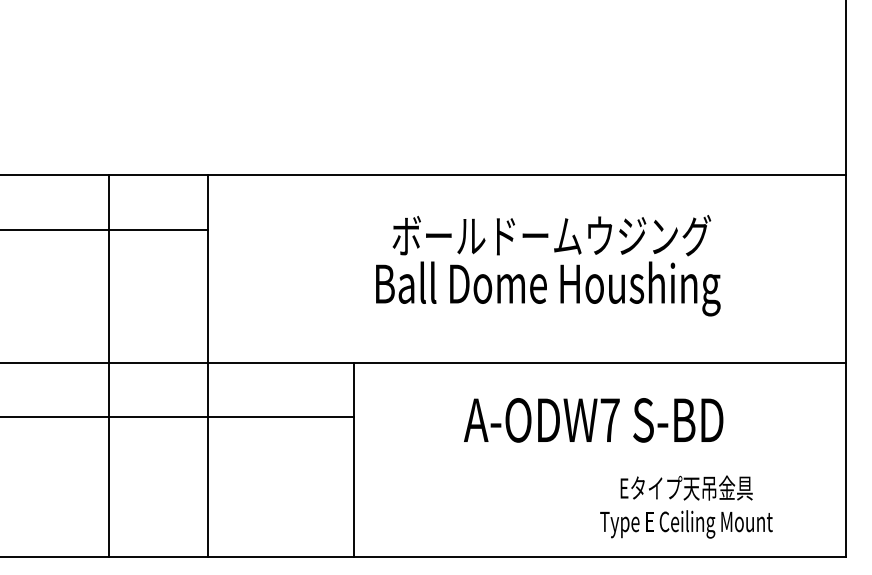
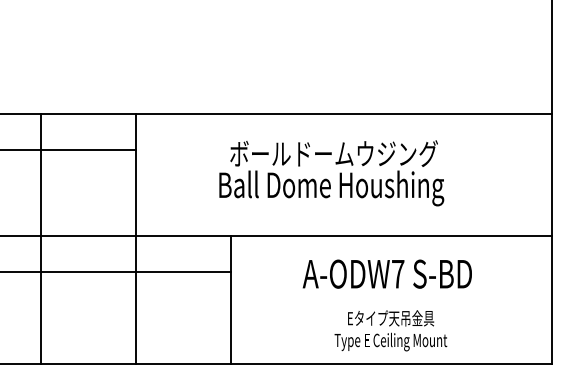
text: (547, 266) -> (331, 173), moved
line: (108, 365) -> (40, 238), moved
text: (685, 506) -> (390, 330), moved

